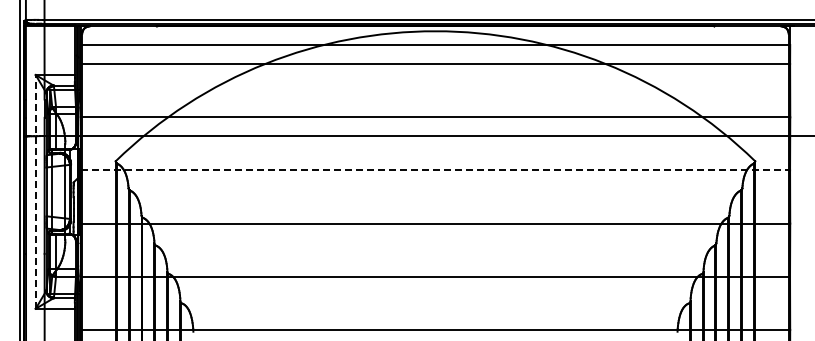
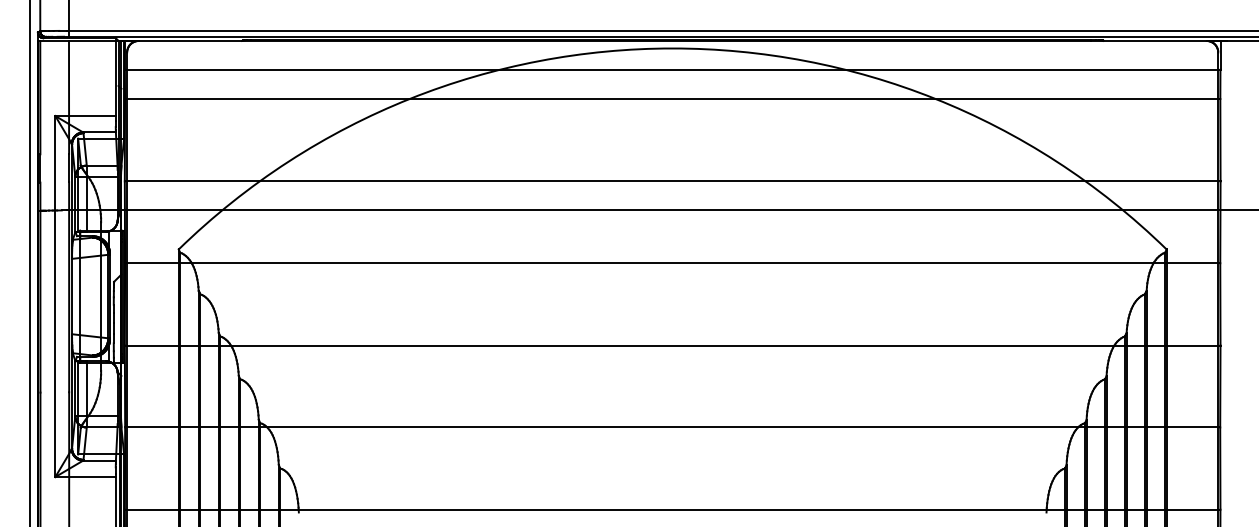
line: (435, 170) -> (672, 263), dashed -> solid
line: (35, 191) -> (55, 295), dashed -> solid

